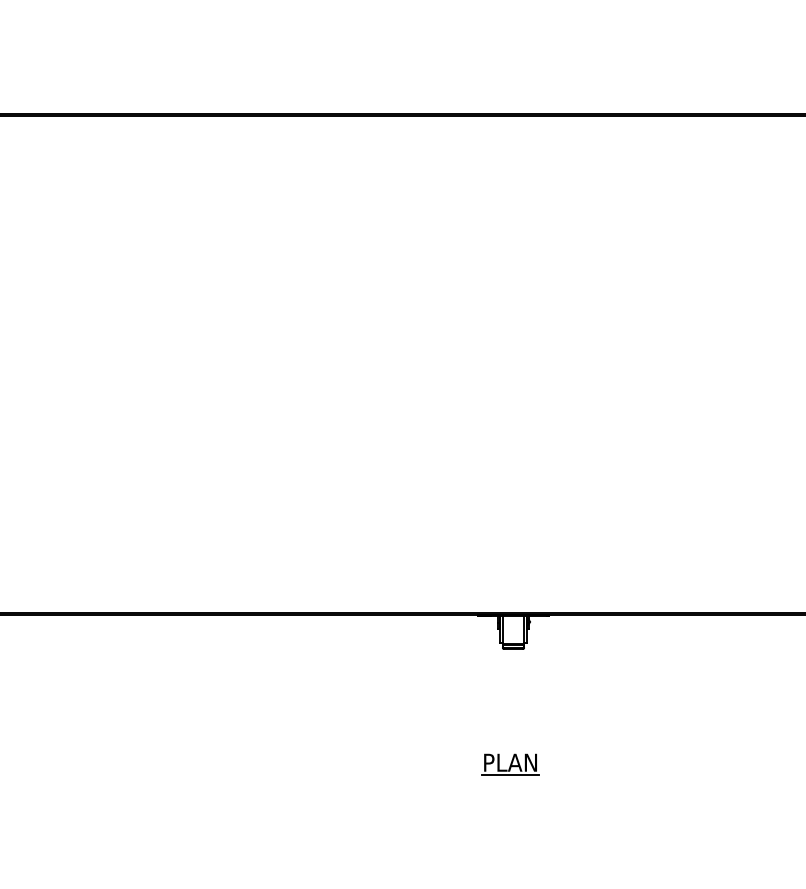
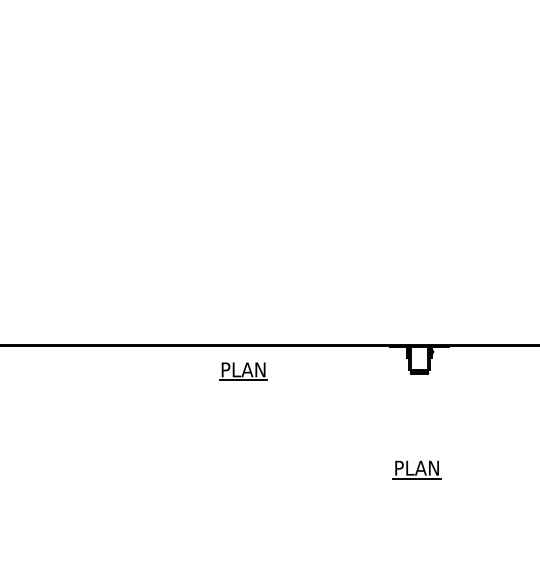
part: (300, 645) -> (243, 371), added

